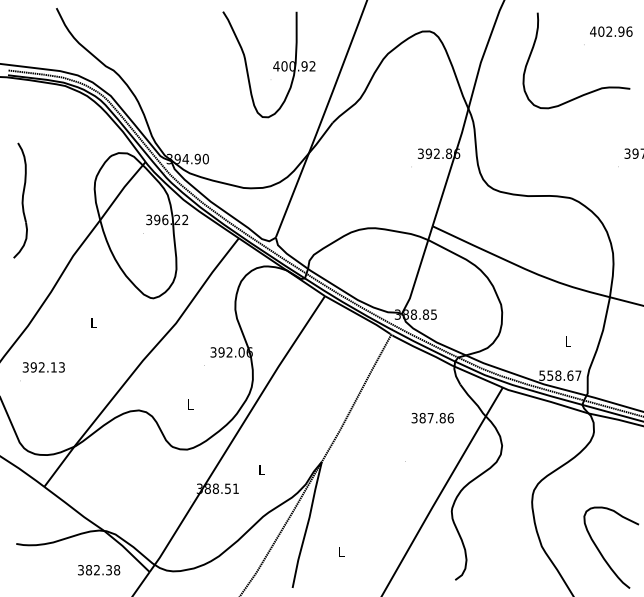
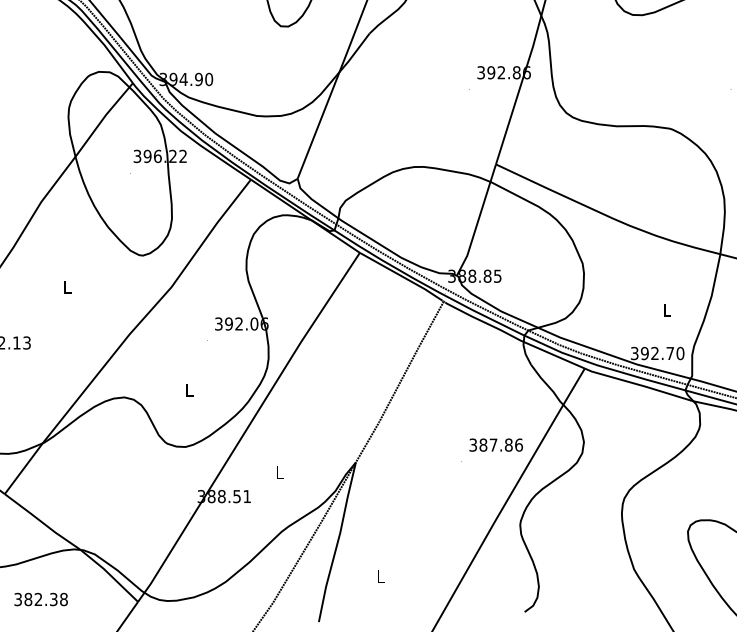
text: (560, 375) -> (657, 353), 558.67 -> 392.70
text: (432, 417) -> (495, 444), moved
text: (99, 570) -> (41, 599), moved

